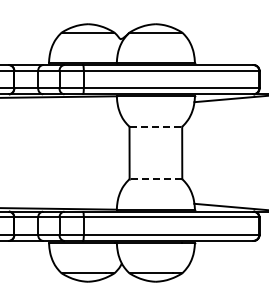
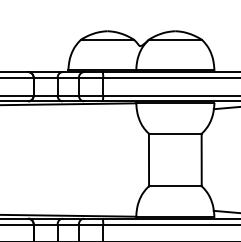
line: (156, 126) -> (175, 133), dashed -> solid
line: (155, 179) -> (174, 186), dashed -> solid

